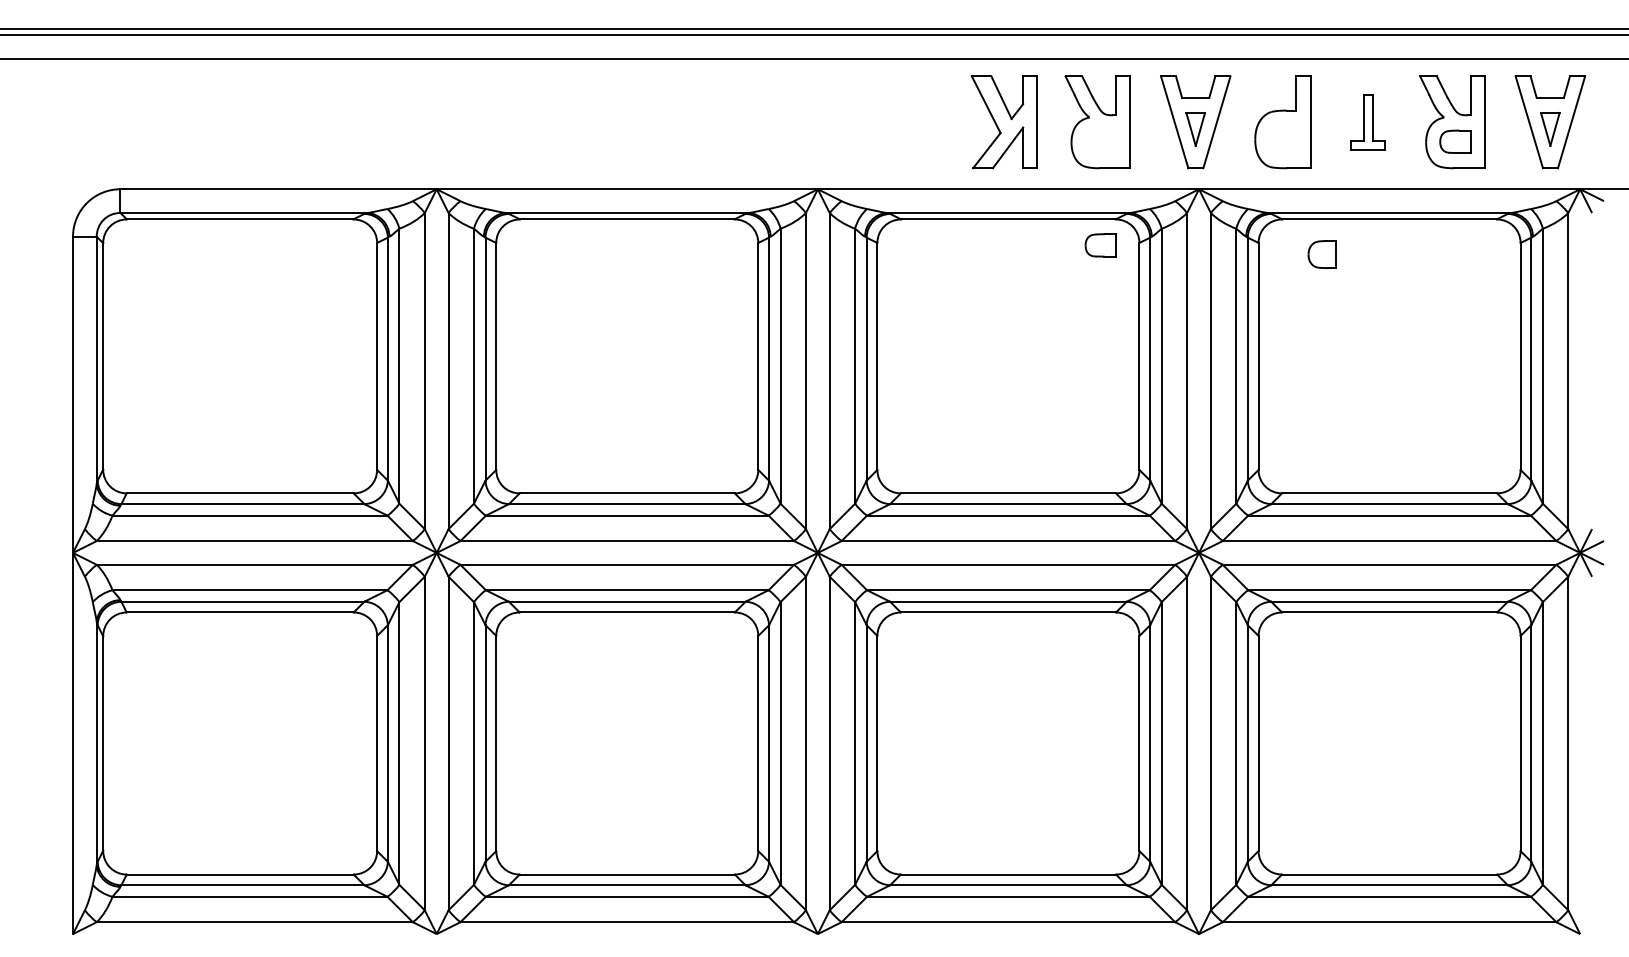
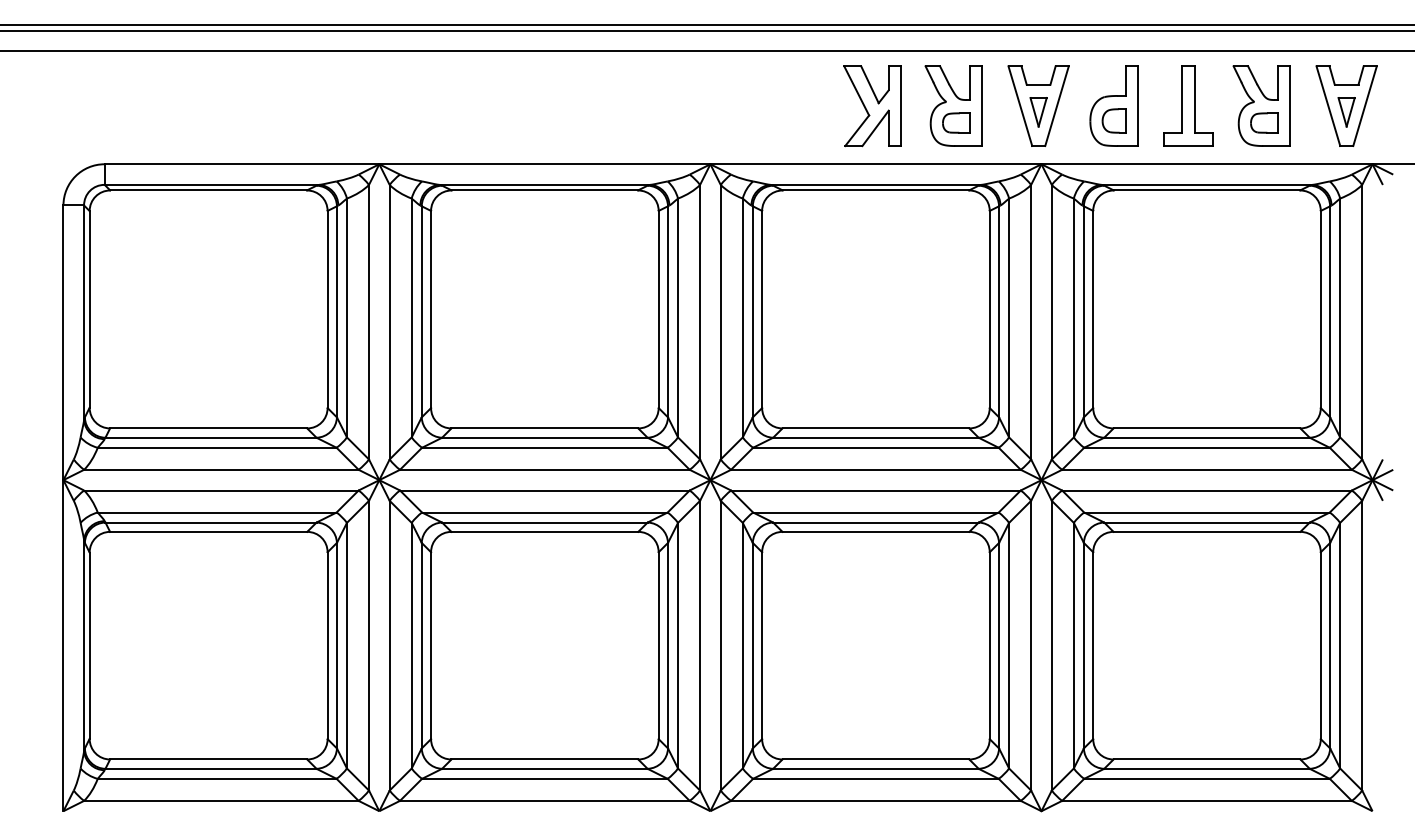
part: (1368, 121) -> (1188, 105), size x1.67
part: (1101, 244) -> (956, 122), moved
part: (1321, 253) -> (1113, 120), moved

